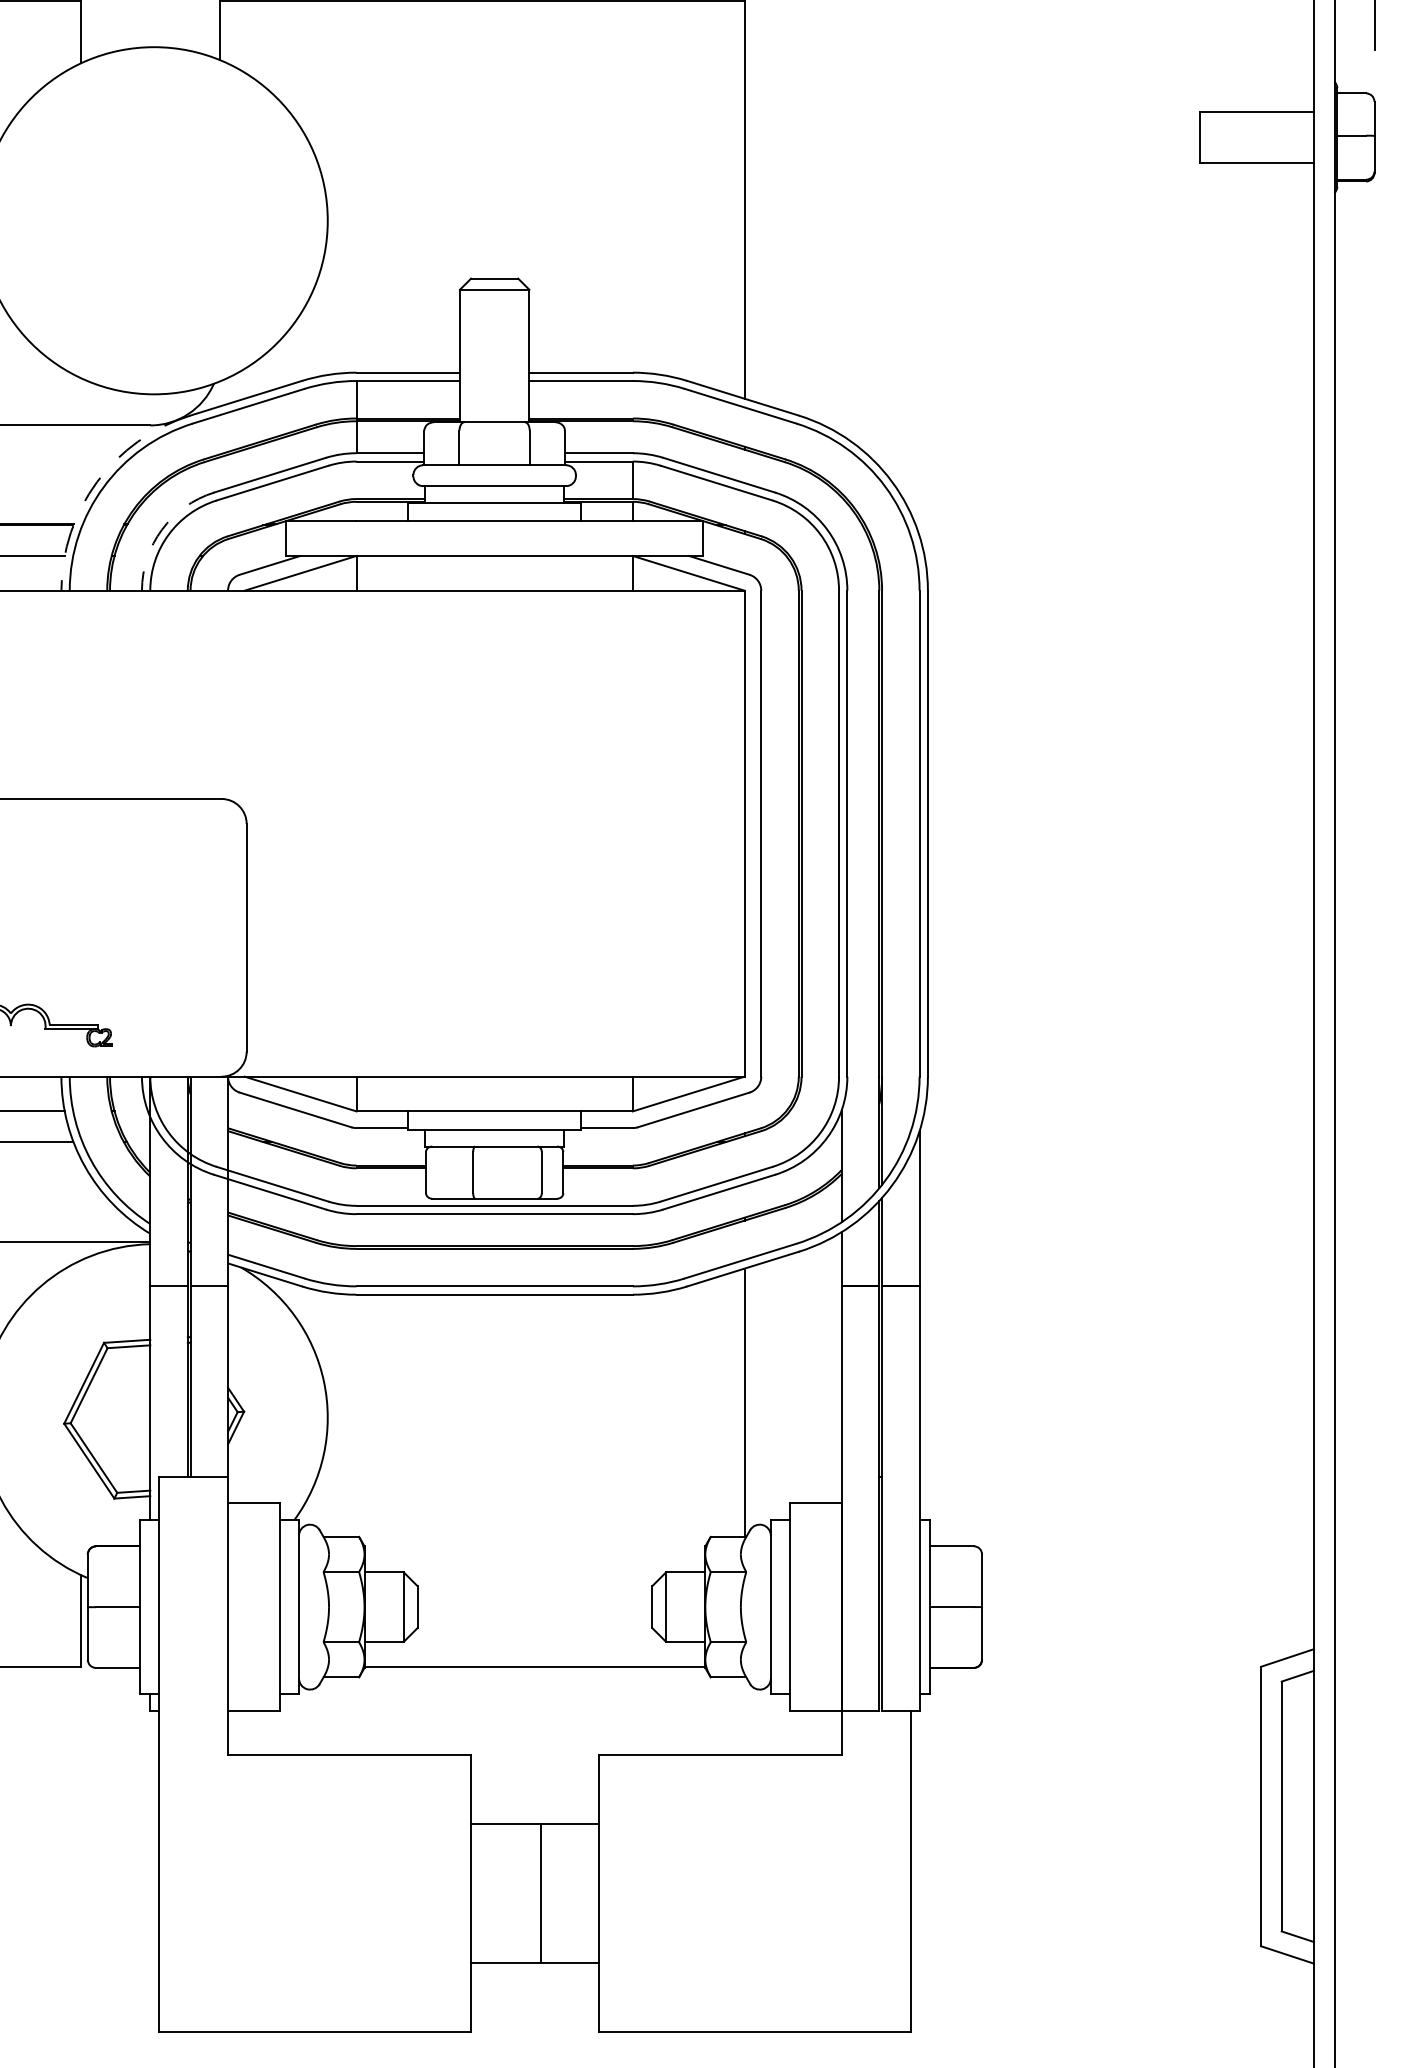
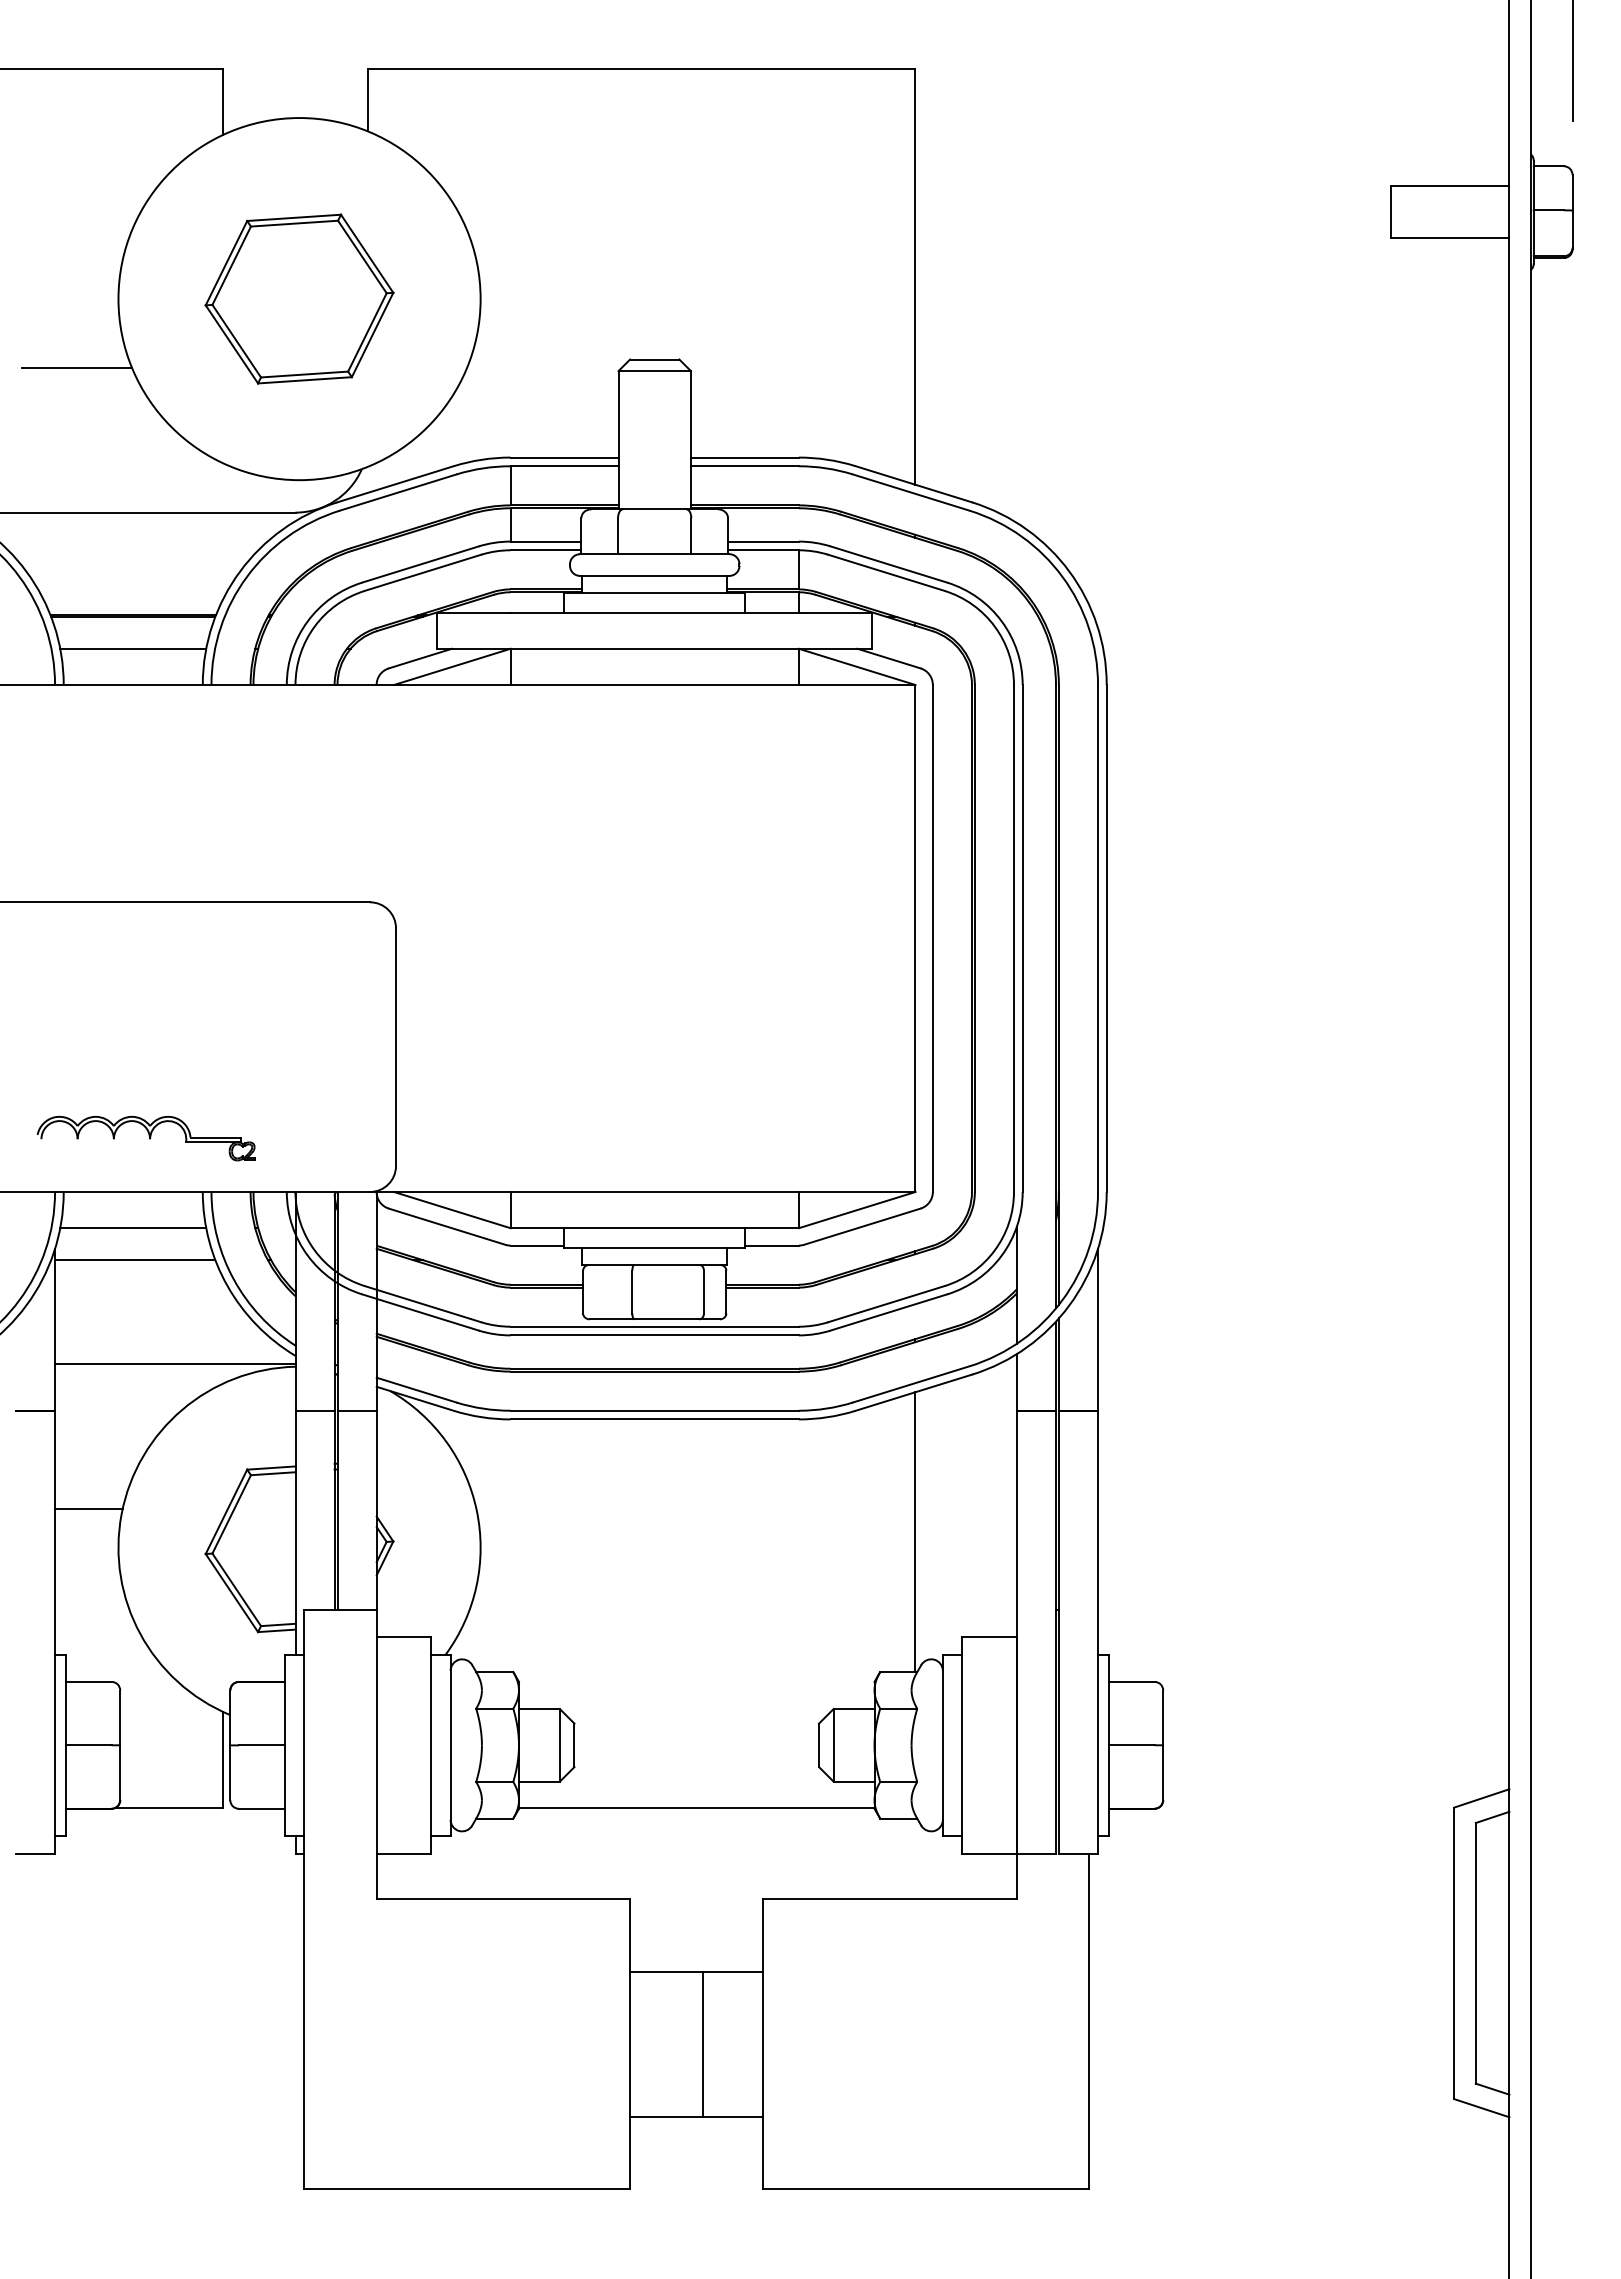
part: (154, 220) -> (299, 298), added
arc: (97, 481) -> (240, 571), dashed -> solid
arc: (161, 529) -> (307, 621), dashed -> solid

